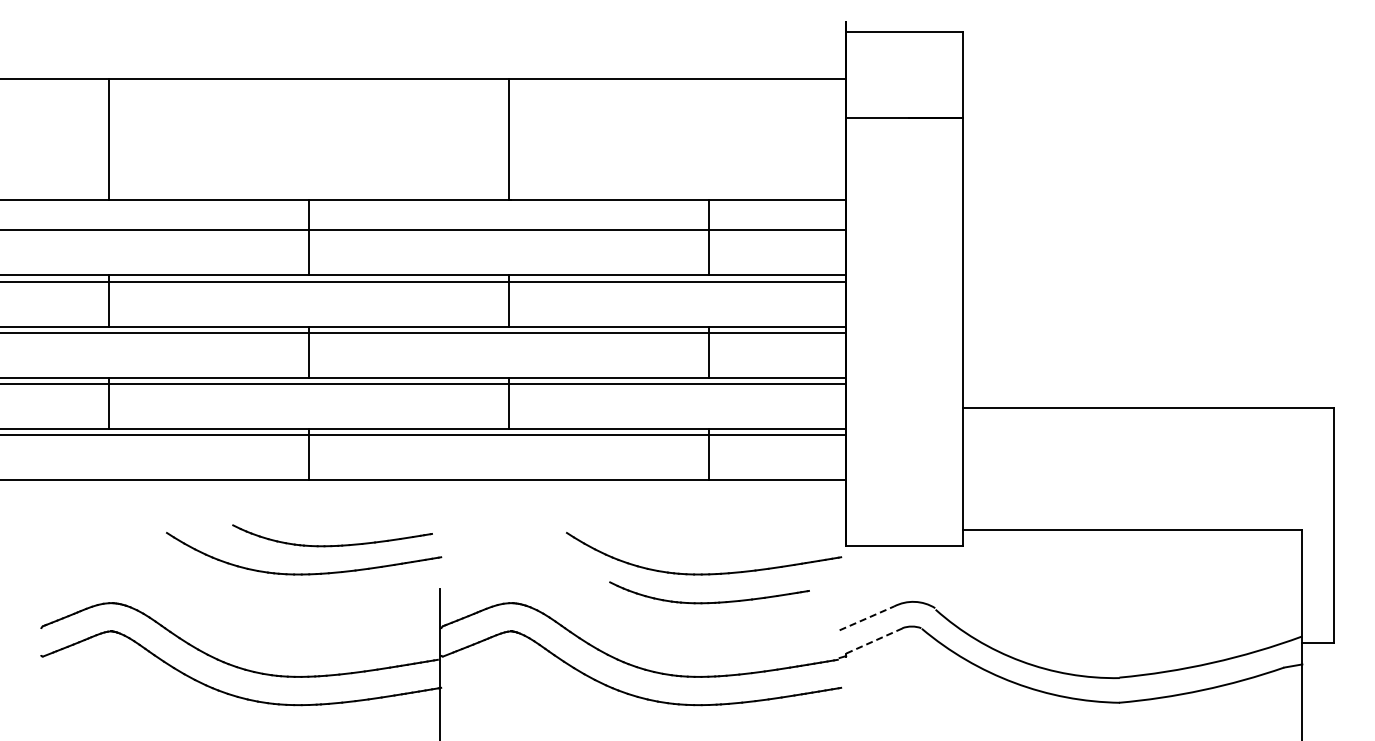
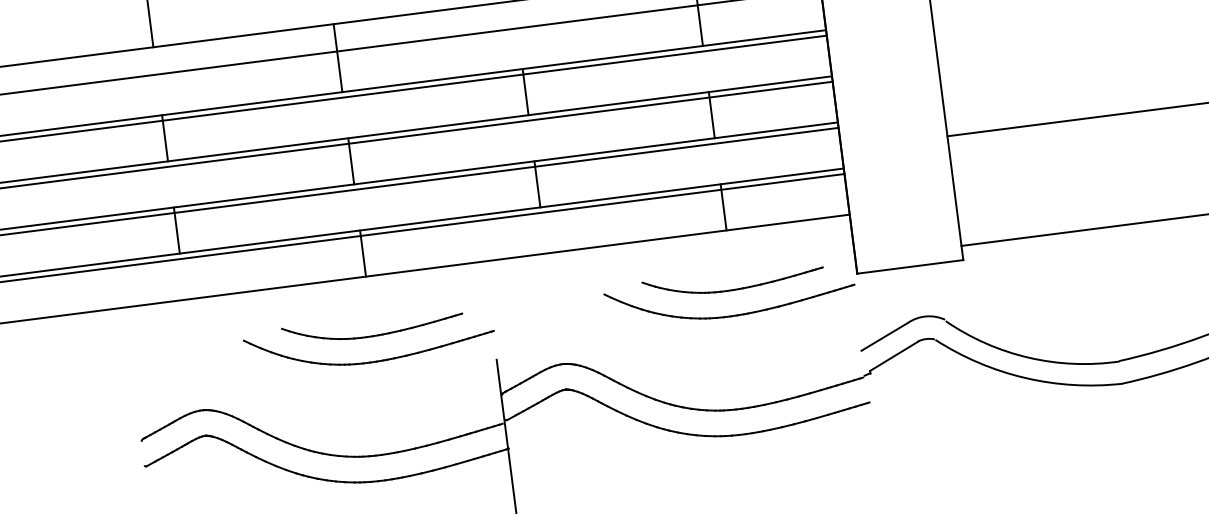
part: (332, 545) -> (373, 335), moved
part: (709, 602) -> (734, 289), moved
line: (866, 618) -> (884, 337), dashed -> solid
line: (875, 640) -> (894, 355), dashed -> solid

